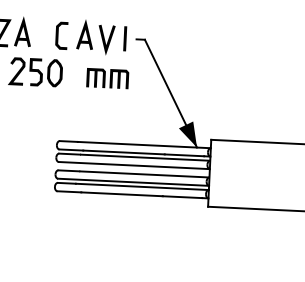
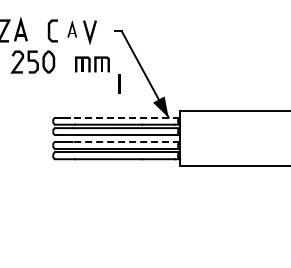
part: (85, 33) -> (72, 28), size x0.7
line: (125, 38) -> (119, 83), moved
line: (144, 144) -> (125, 117), solid -> dashed
line: (145, 173) -> (127, 141), solid -> dashed

